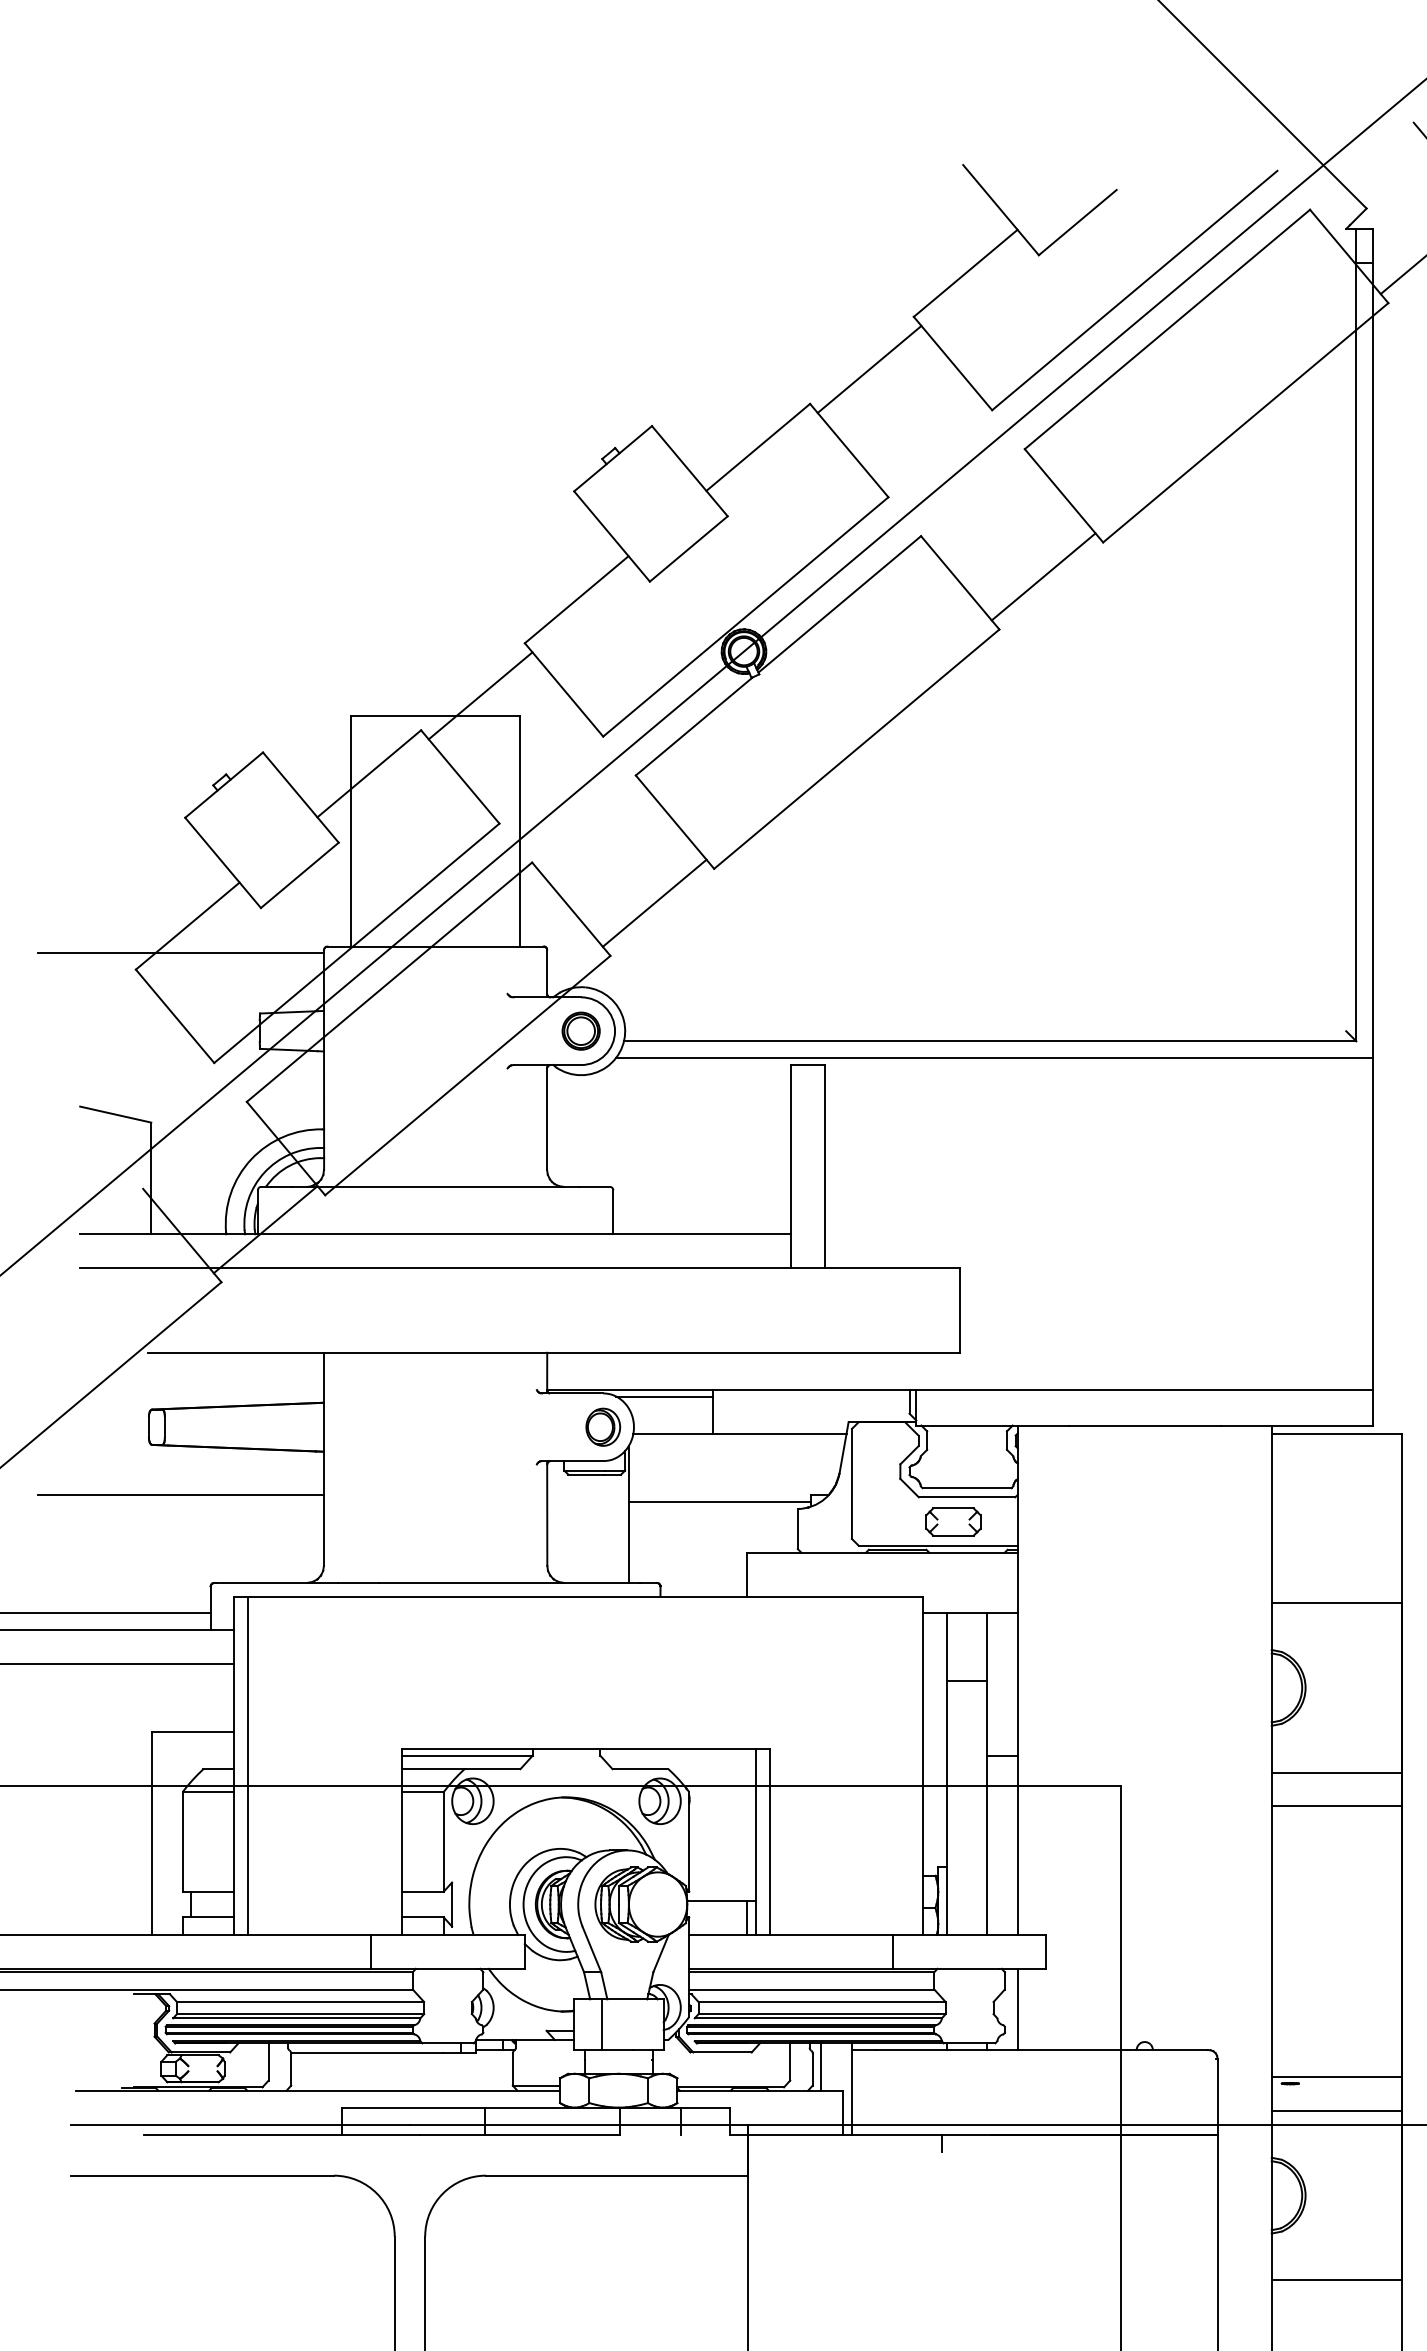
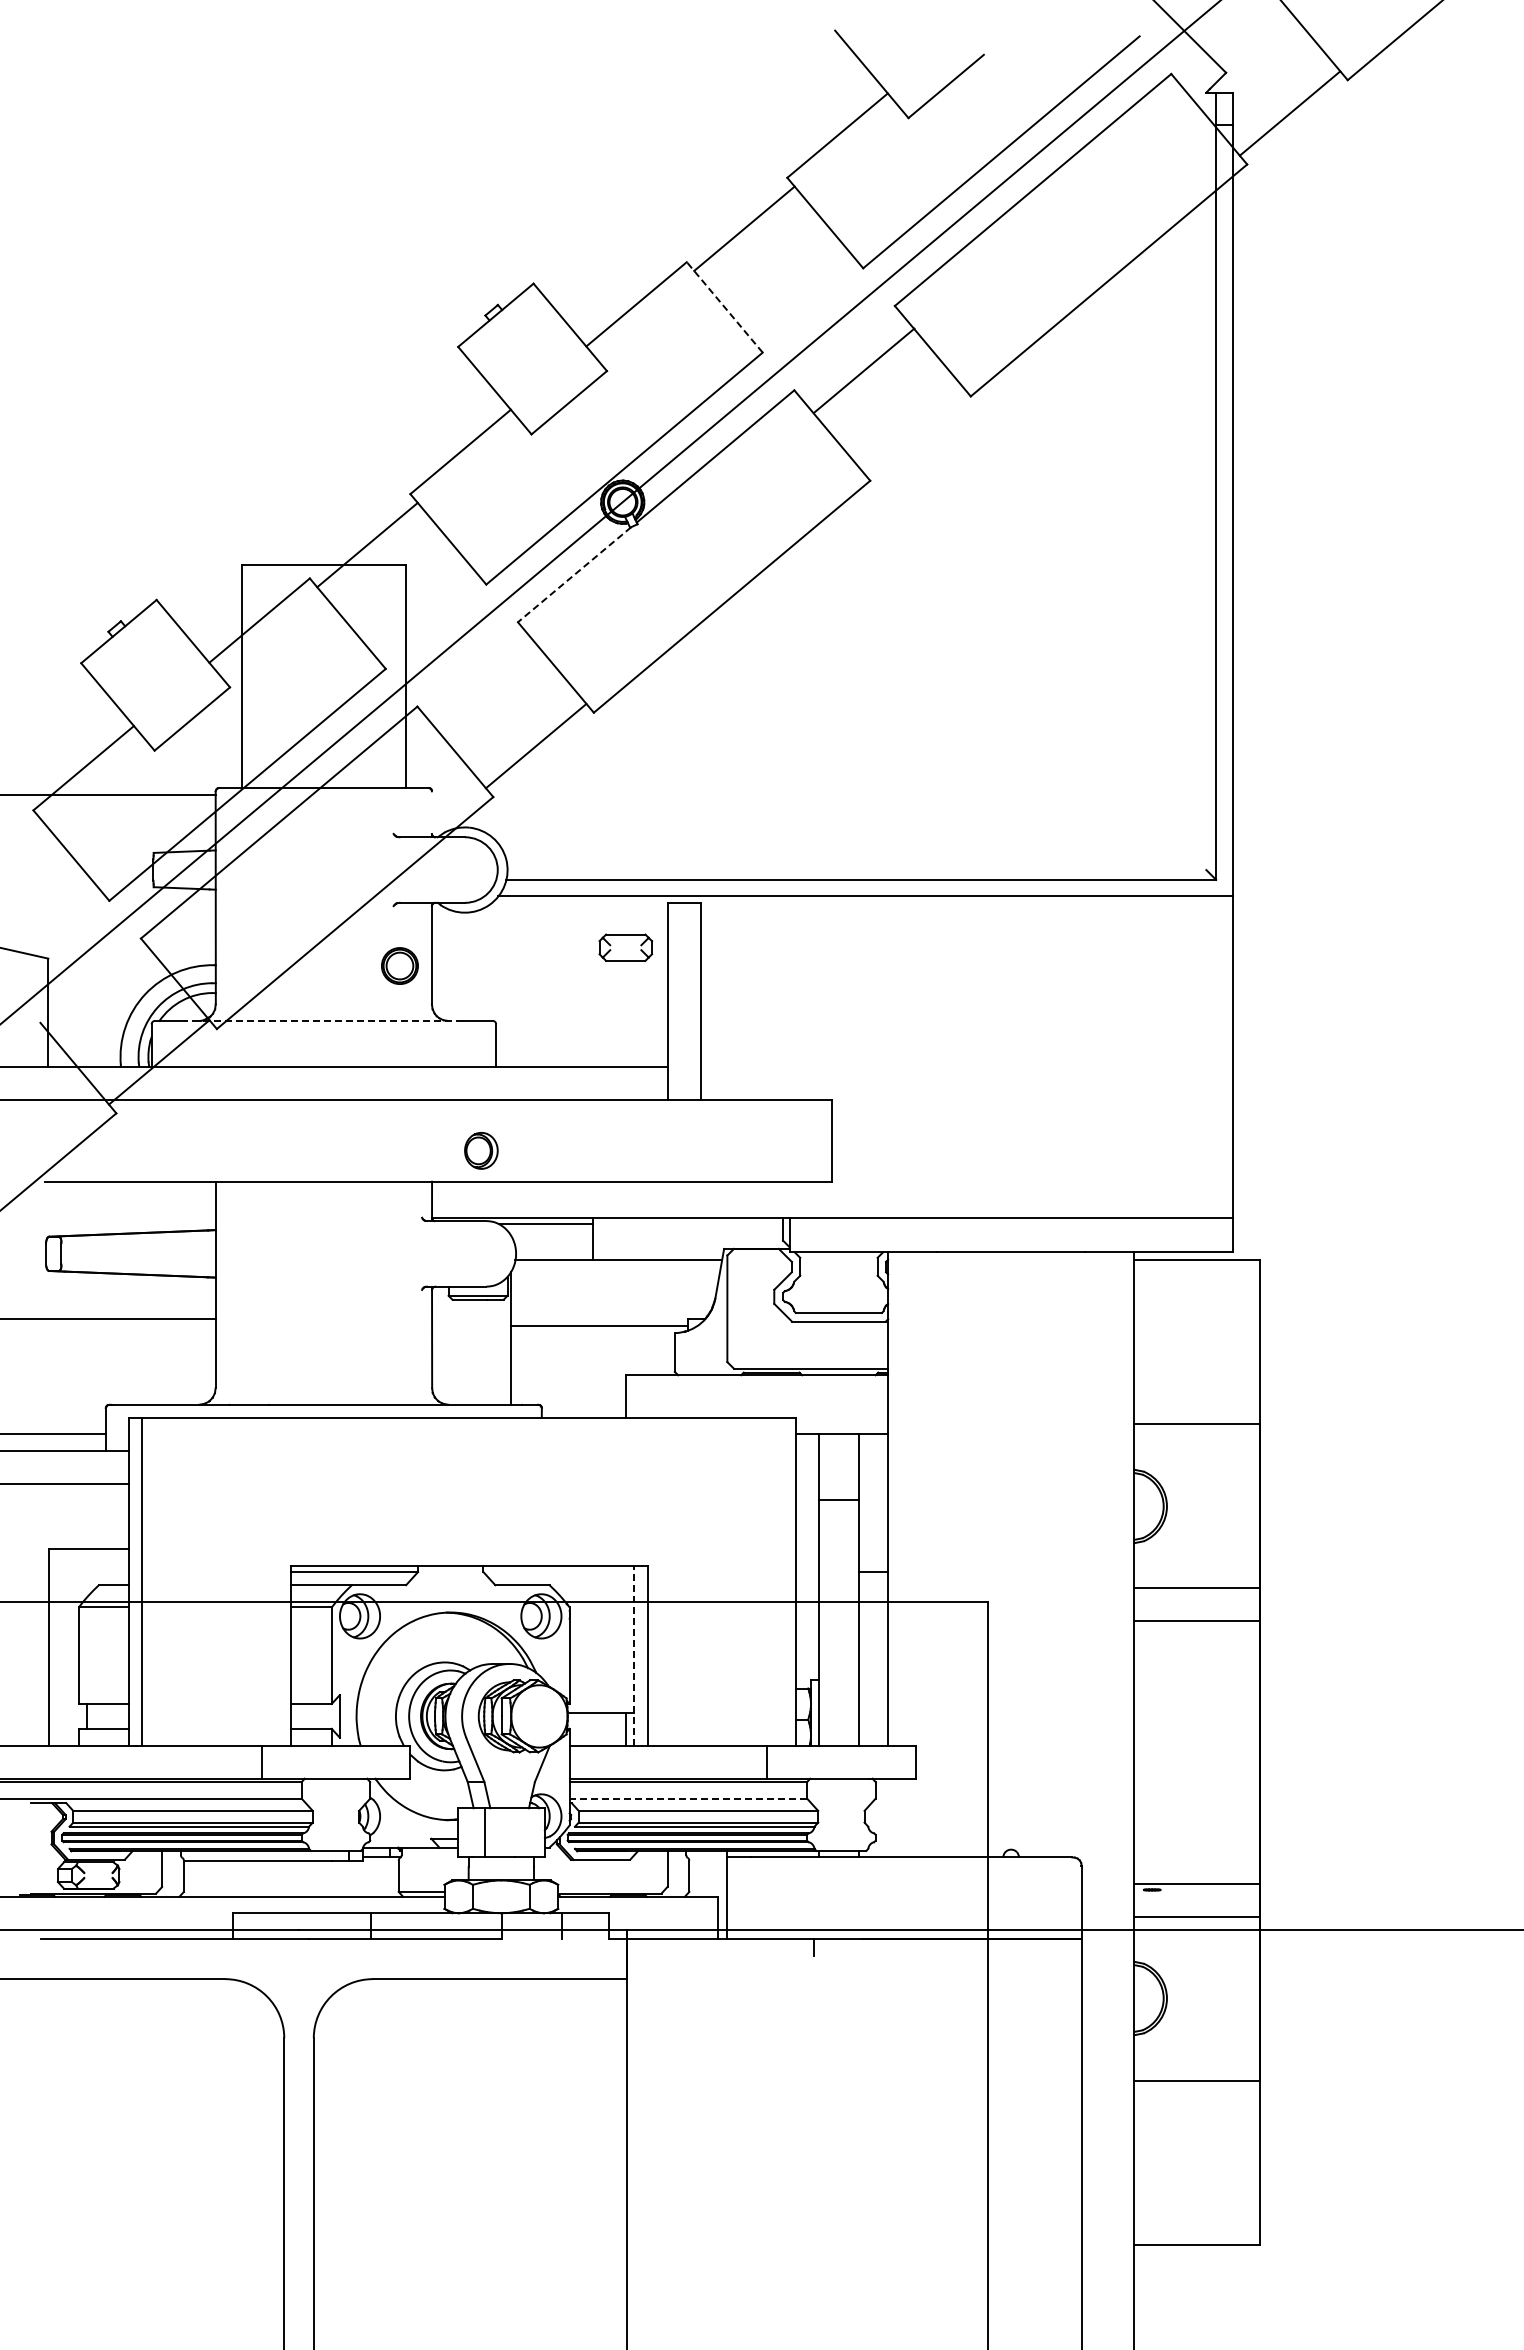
line: (848, 450) -> (724, 307), solid -> dashed
line: (1042, 576) -> (863, 370), moved
line: (694, 726) -> (574, 574), solid -> dashed
line: (546, 971) -> (431, 812), removed
part: (580, 1030) -> (399, 965), moved
line: (435, 1186) -> (323, 1020), solid -> dashed
part: (603, 1426) -> (481, 1150), moved
part: (953, 1521) -> (625, 947), moved
line: (755, 1841) -> (633, 1655), solid -> dashed
line: (811, 1989) -> (688, 1798), solid -> dashed
line: (1018, 2008) -> (888, 1817), removed
line: (821, 2066) -> (697, 1873), removed

